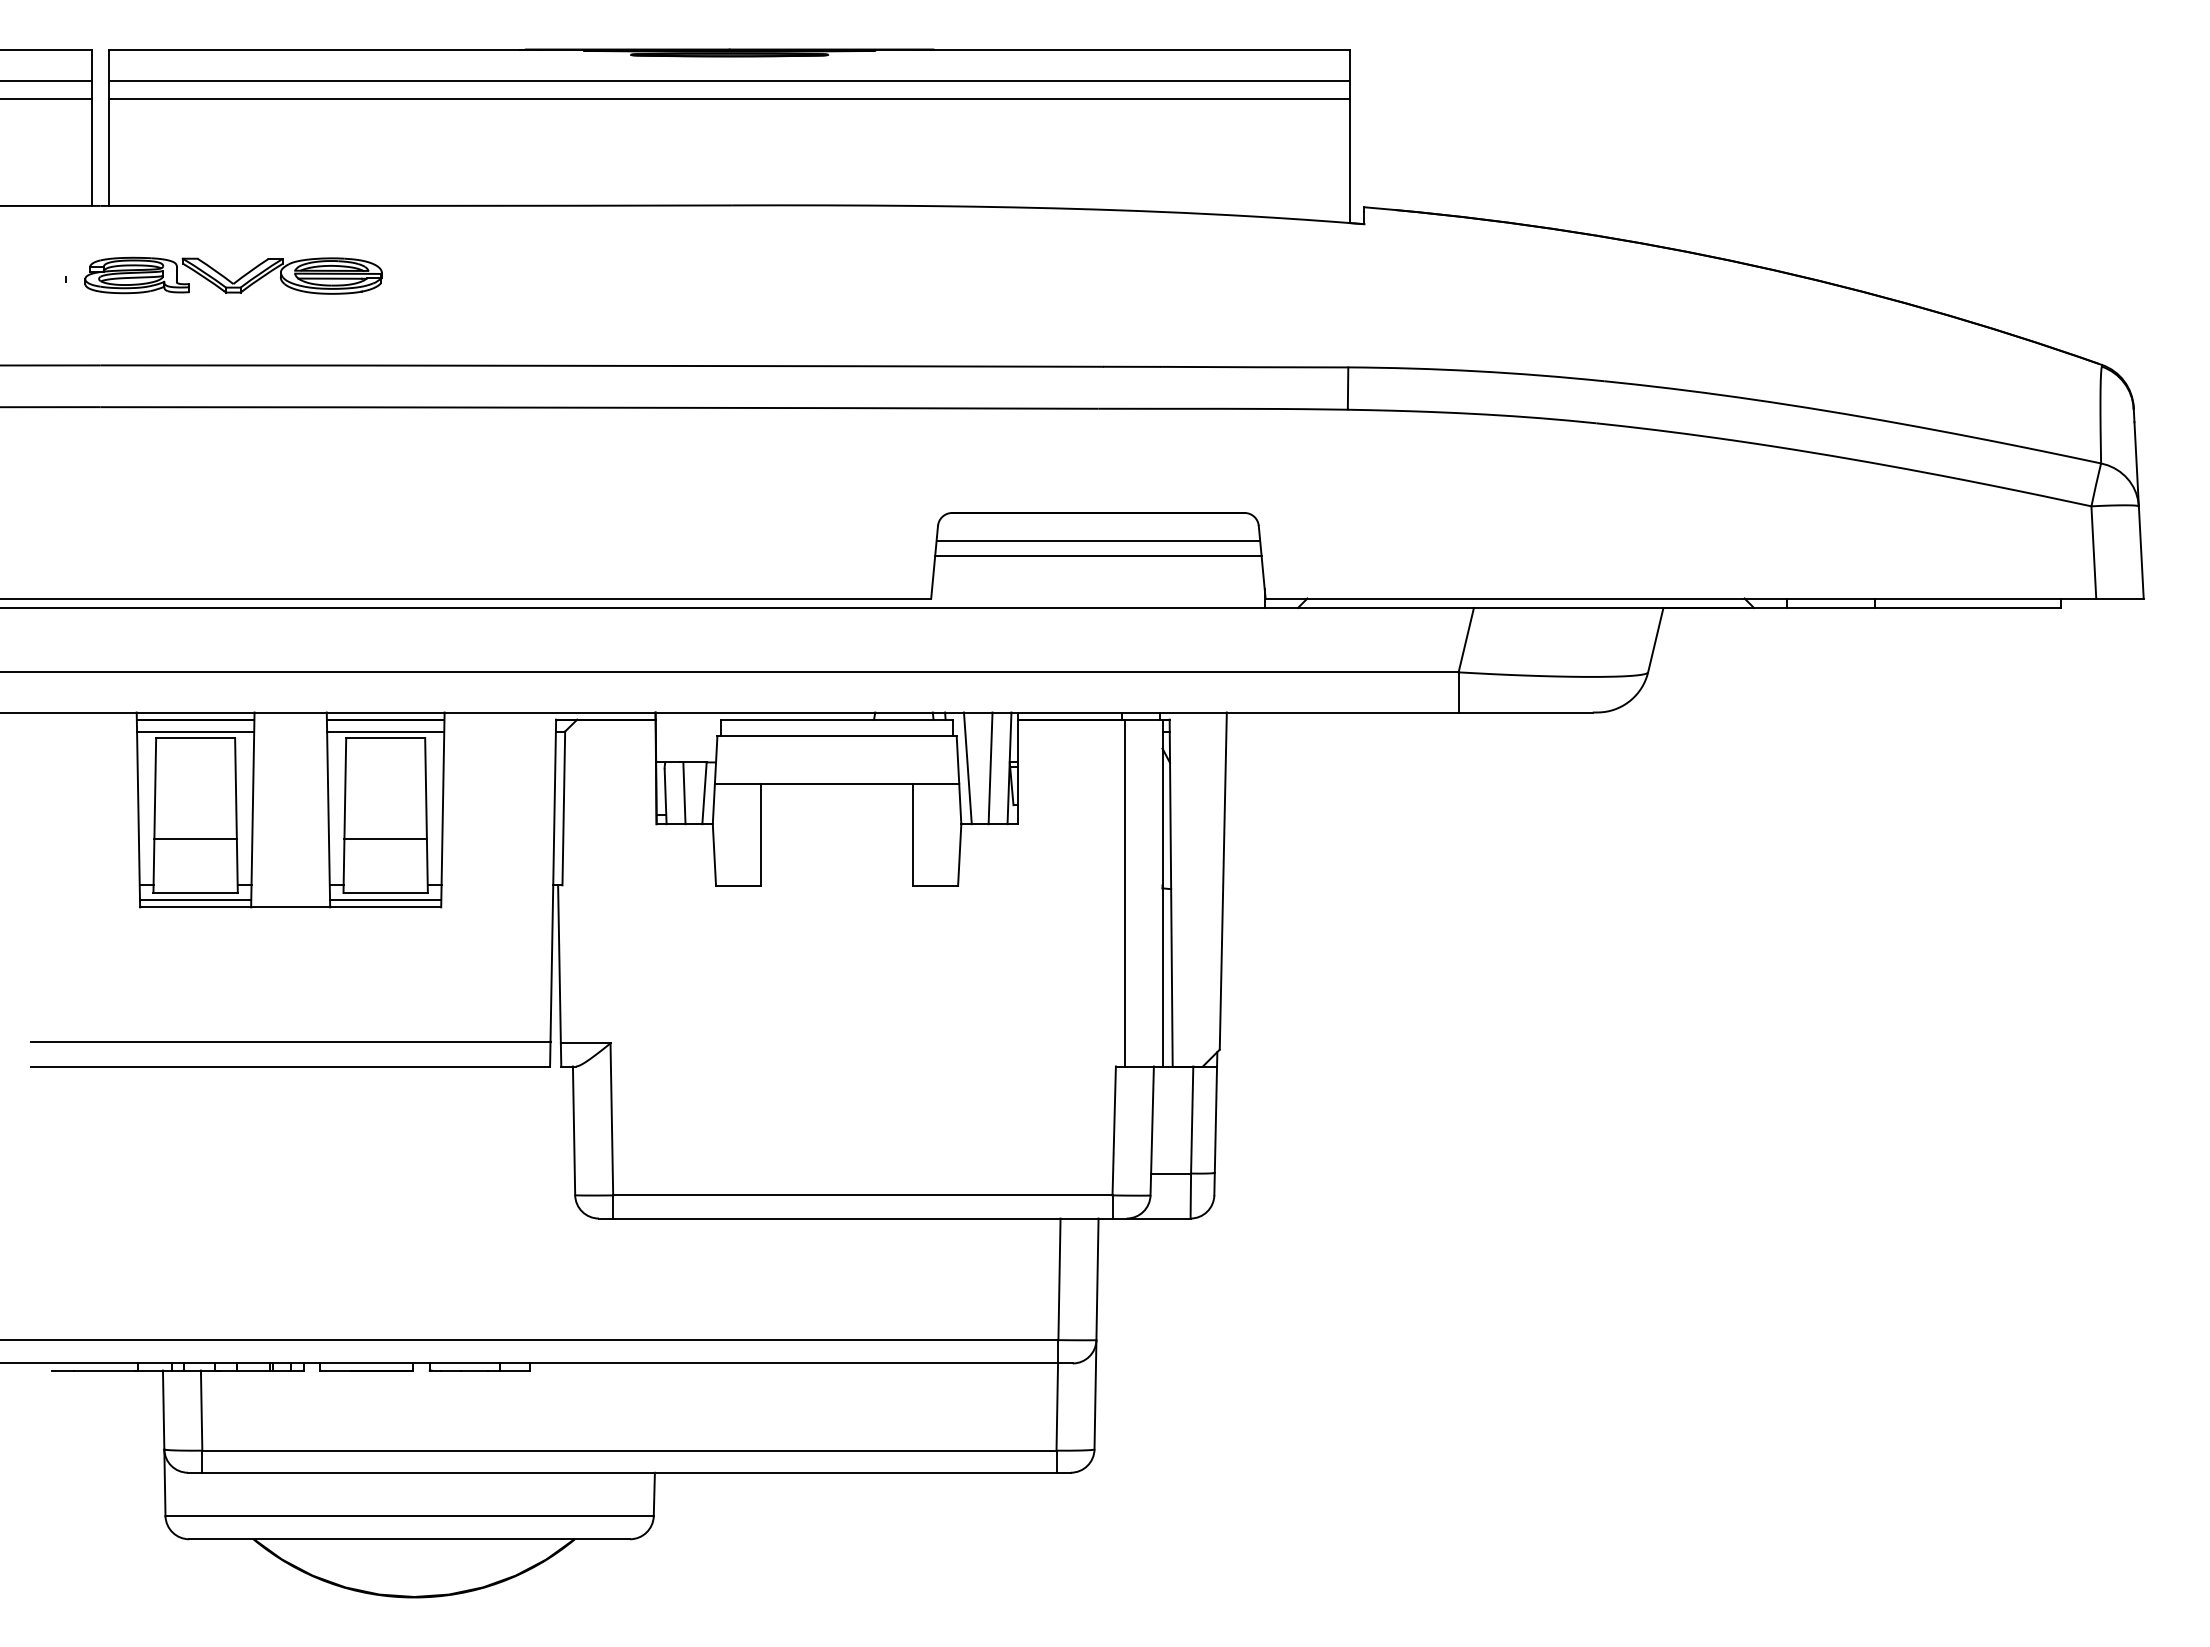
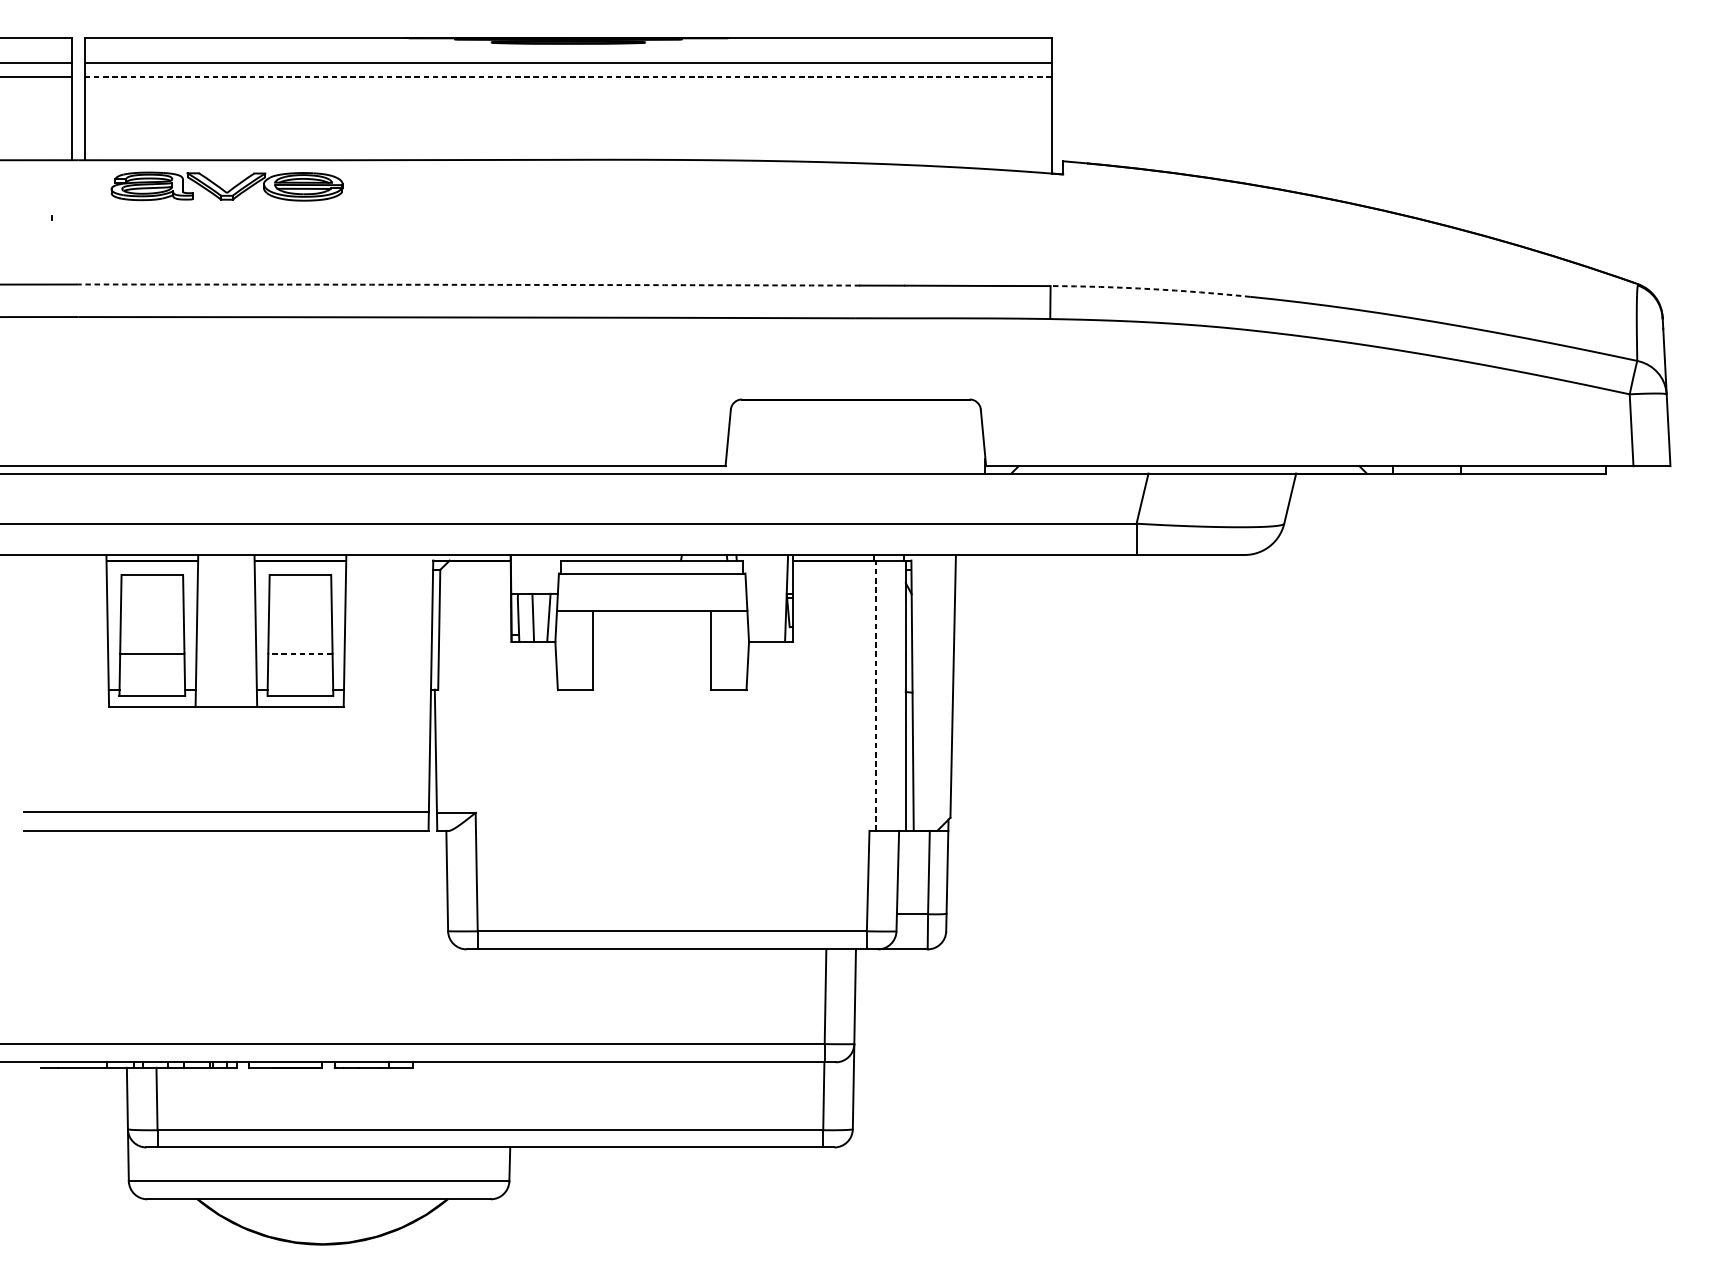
line: (729, 98) -> (568, 76), solid -> dashed
part: (233, 275) -> (227, 186), moved
arc: (602, 365) -> (469, 284), solid -> dashed
arc: (1476, 371) -> (1150, 289), solid -> dashed
line: (1098, 541) -> (855, 421), removed
line: (1098, 555) -> (855, 432), removed
line: (195, 731) -> (152, 569), removed
line: (385, 731) -> (300, 569), removed
line: (967, 768) -> (753, 598), removed
line: (990, 768) -> (771, 598), removed
line: (385, 839) -> (300, 653), solid -> dashed
line: (1124, 892) -> (876, 695), solid -> dashed
line: (195, 900) -> (152, 701), removed
line: (385, 900) -> (300, 701), removed

